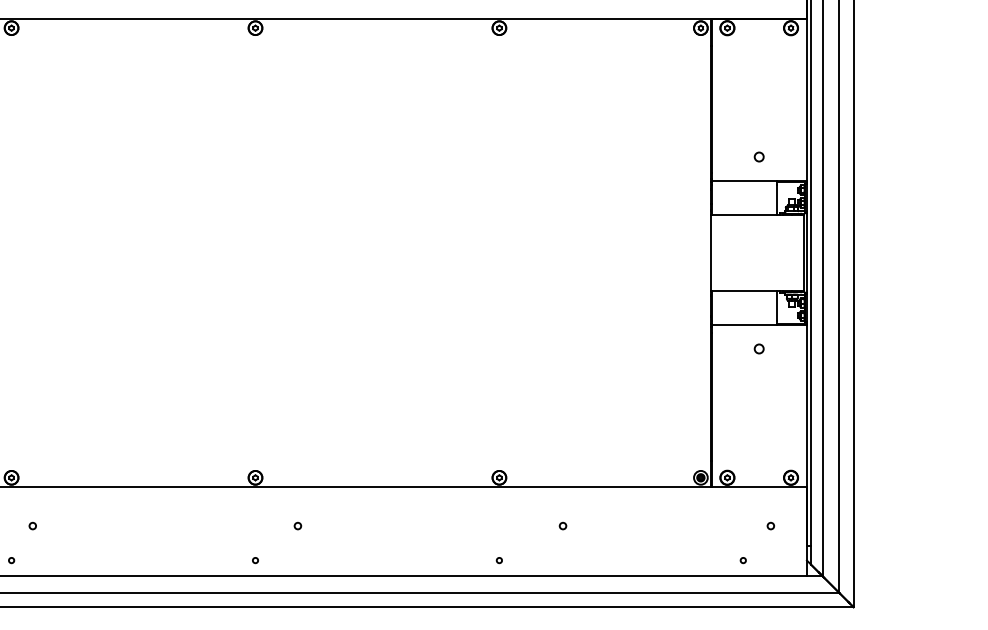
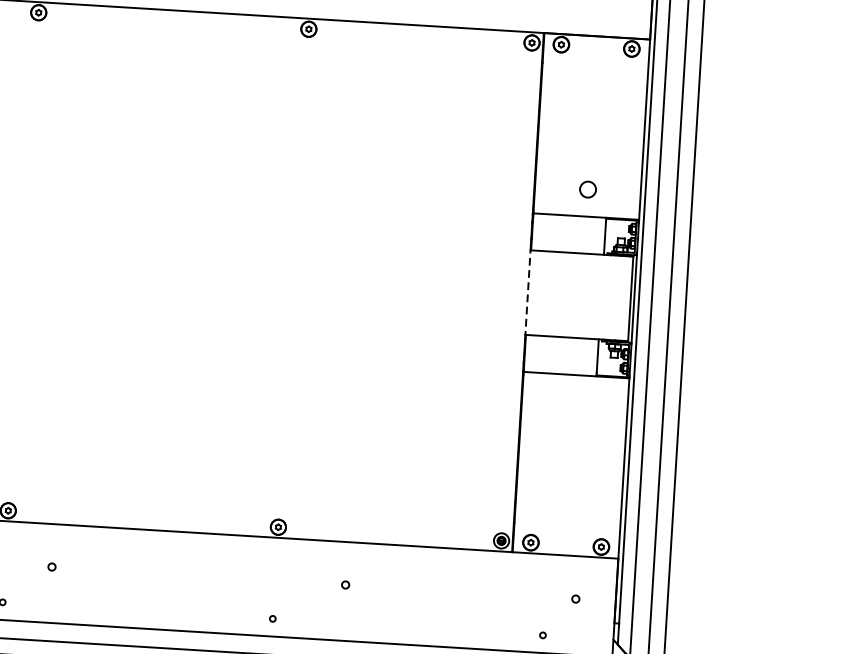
circle: (758, 156) -> (587, 188), size x1.6
line: (710, 253) -> (527, 293), solid -> dashed
circle: (758, 348) -> (574, 401), removed

